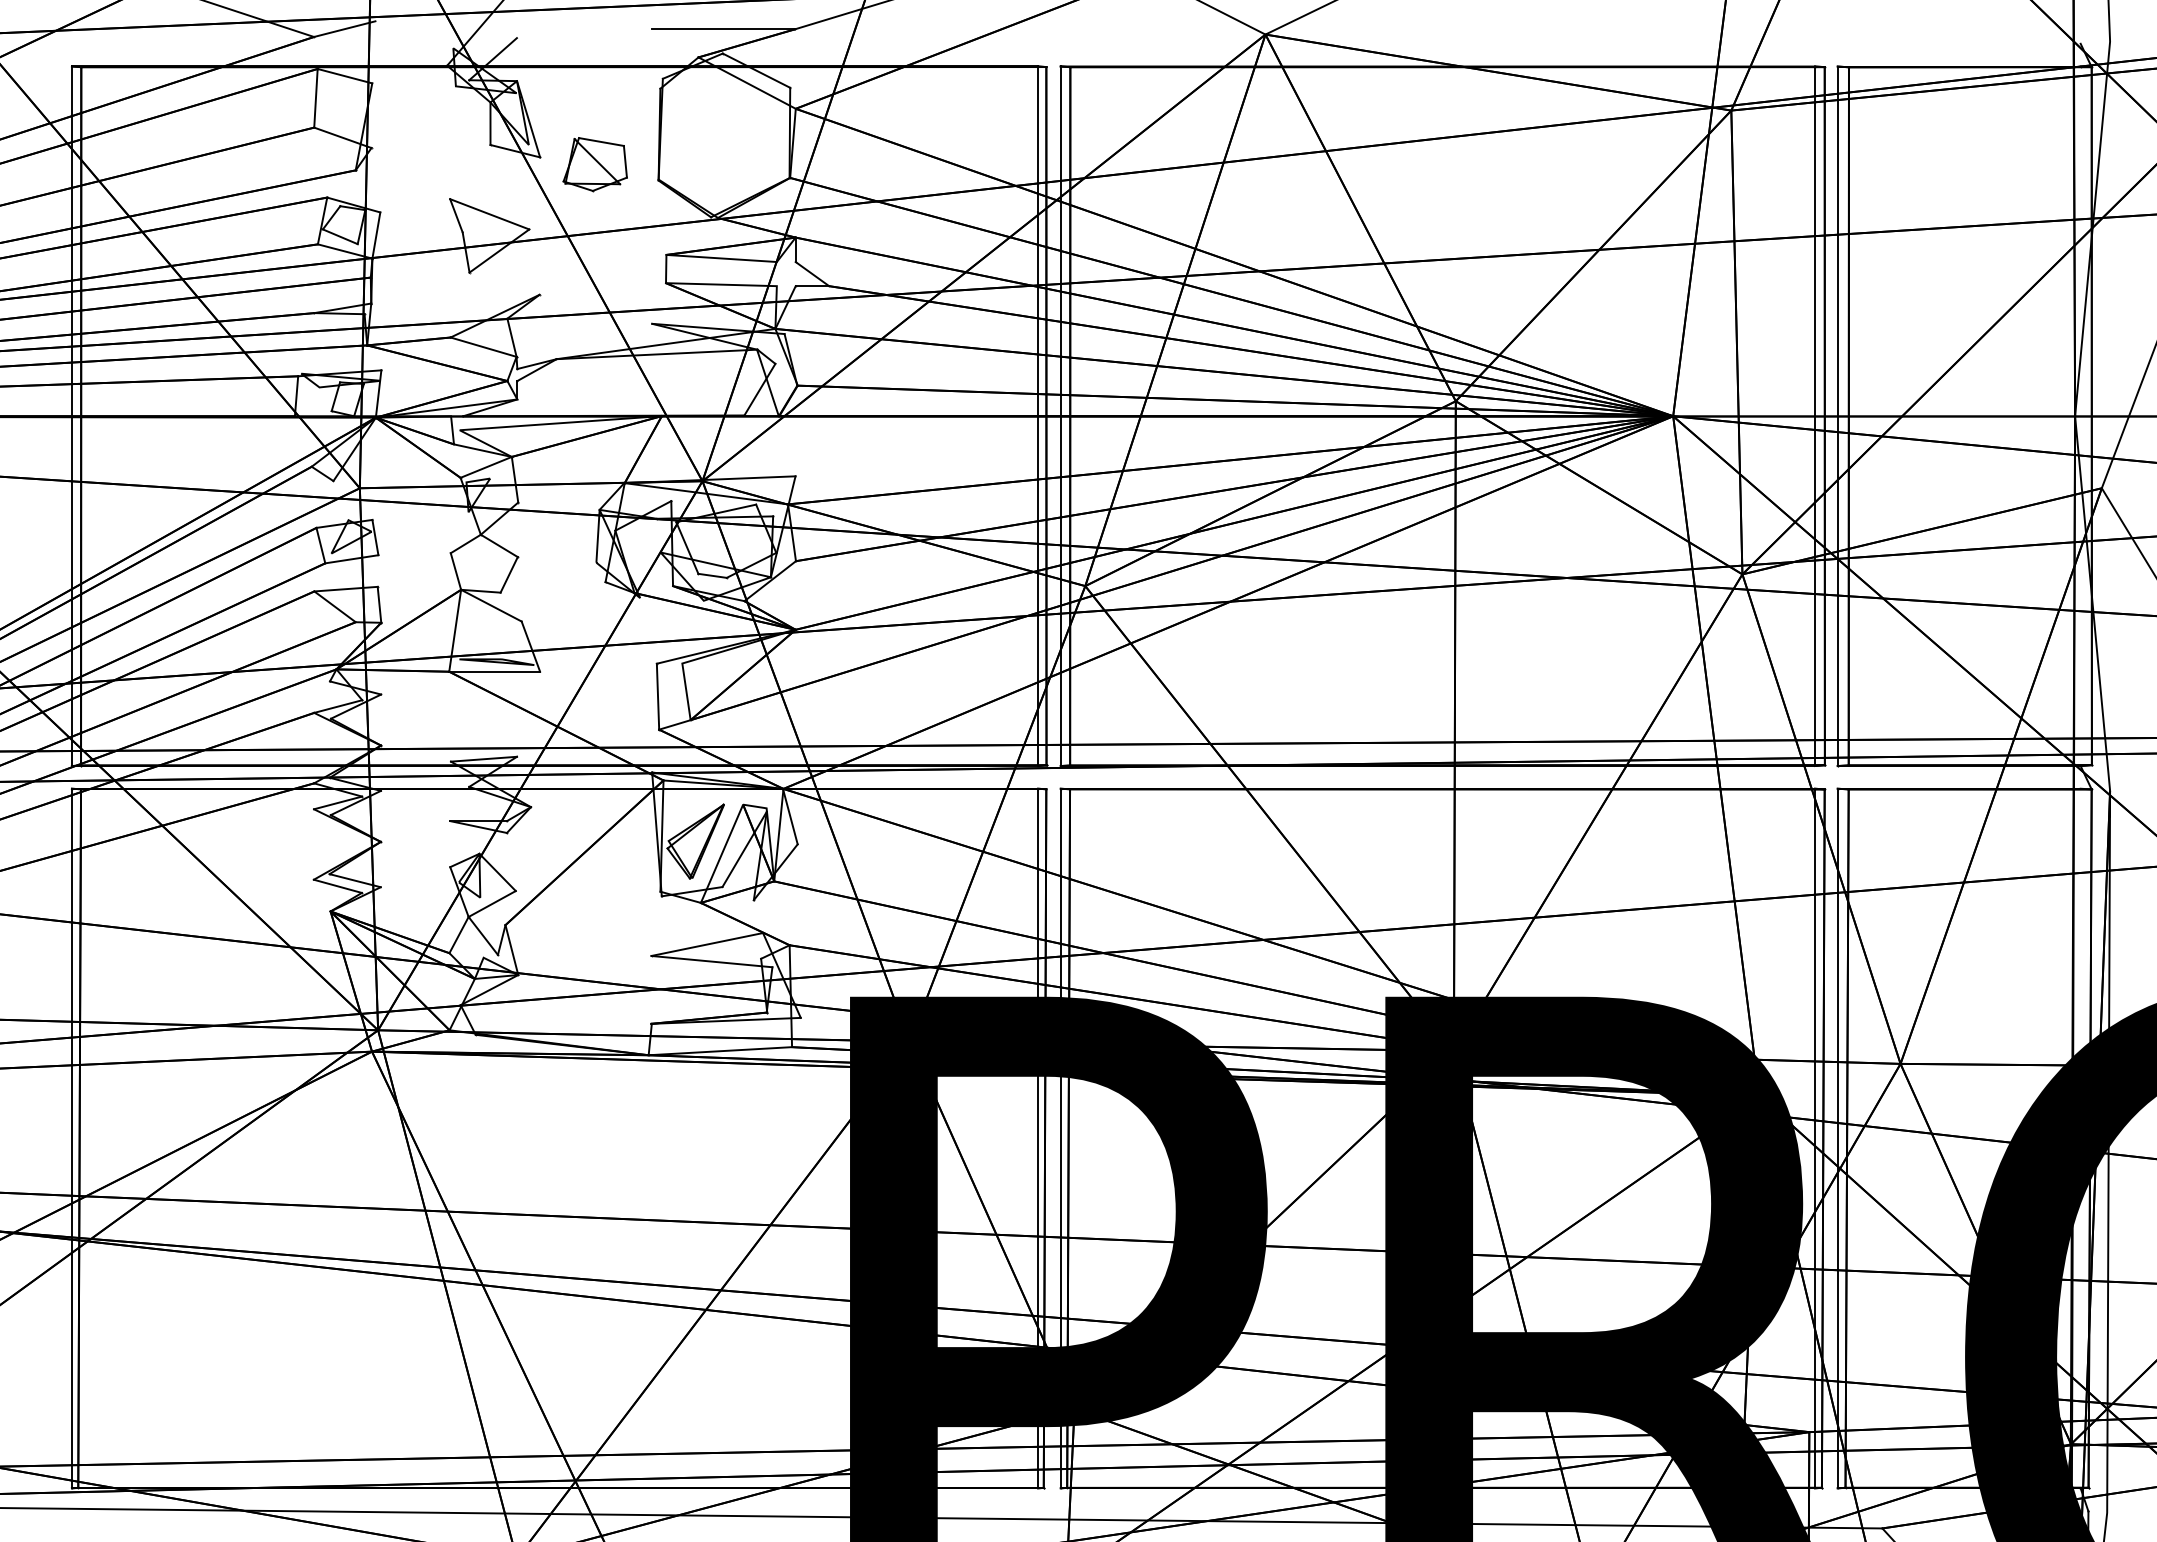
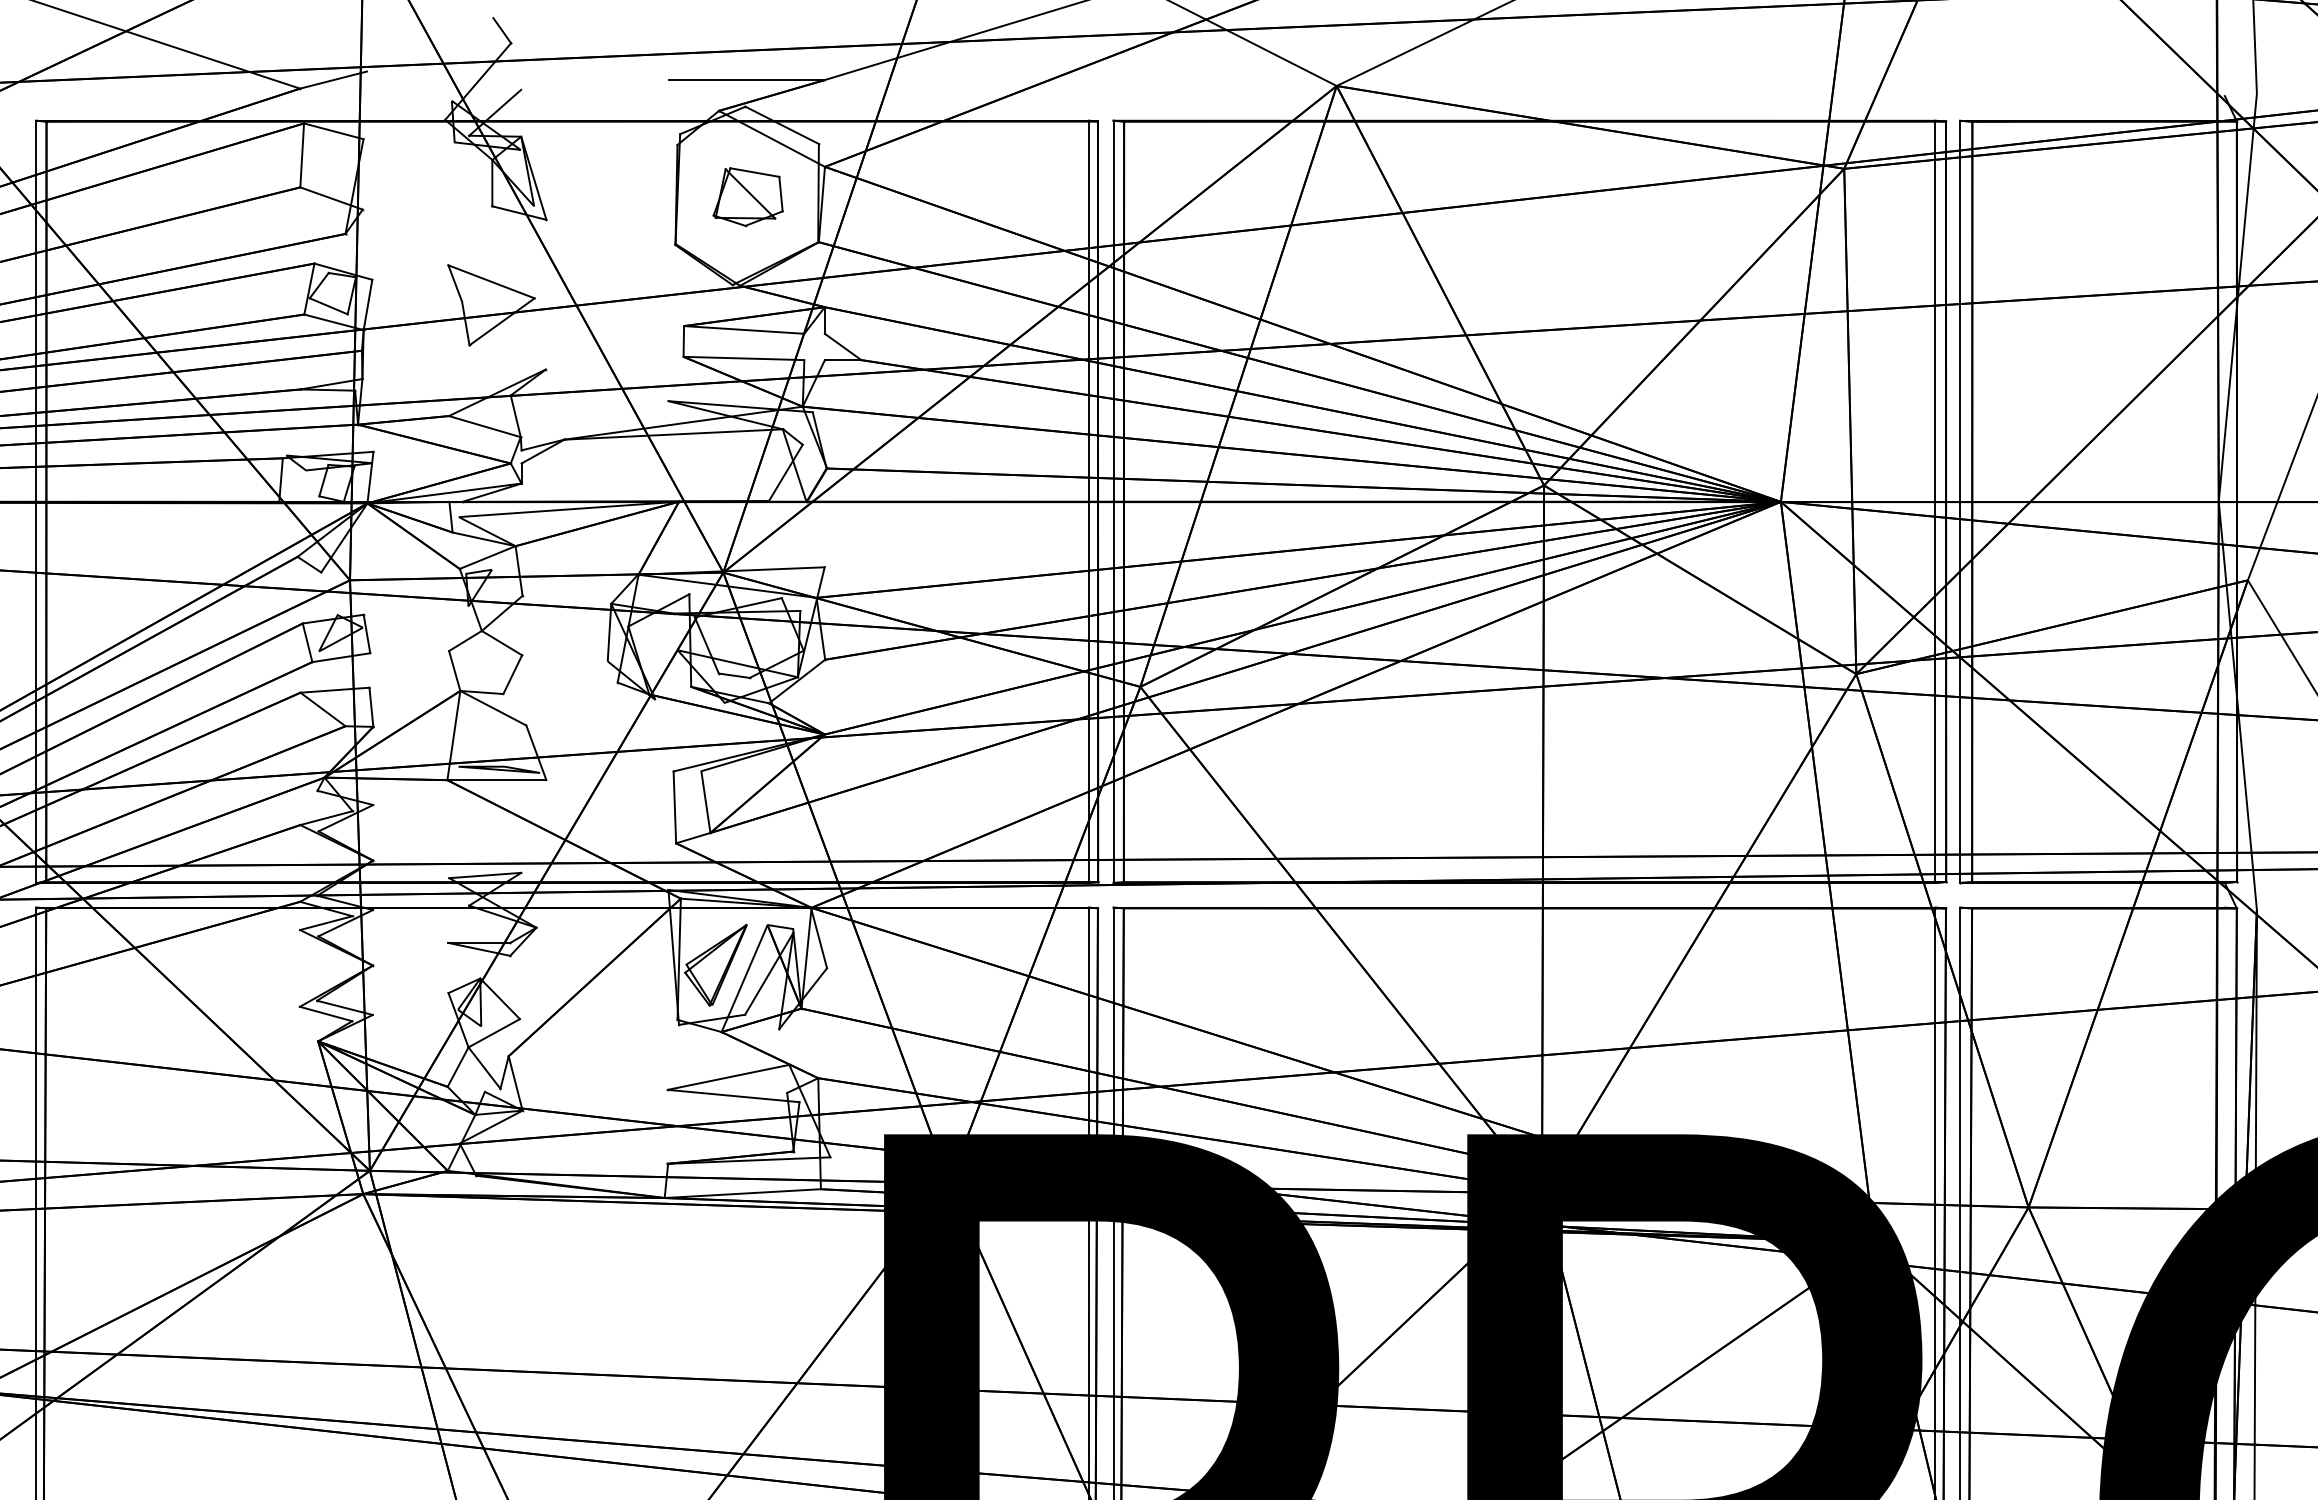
part: (594, 164) -> (747, 197), moved

